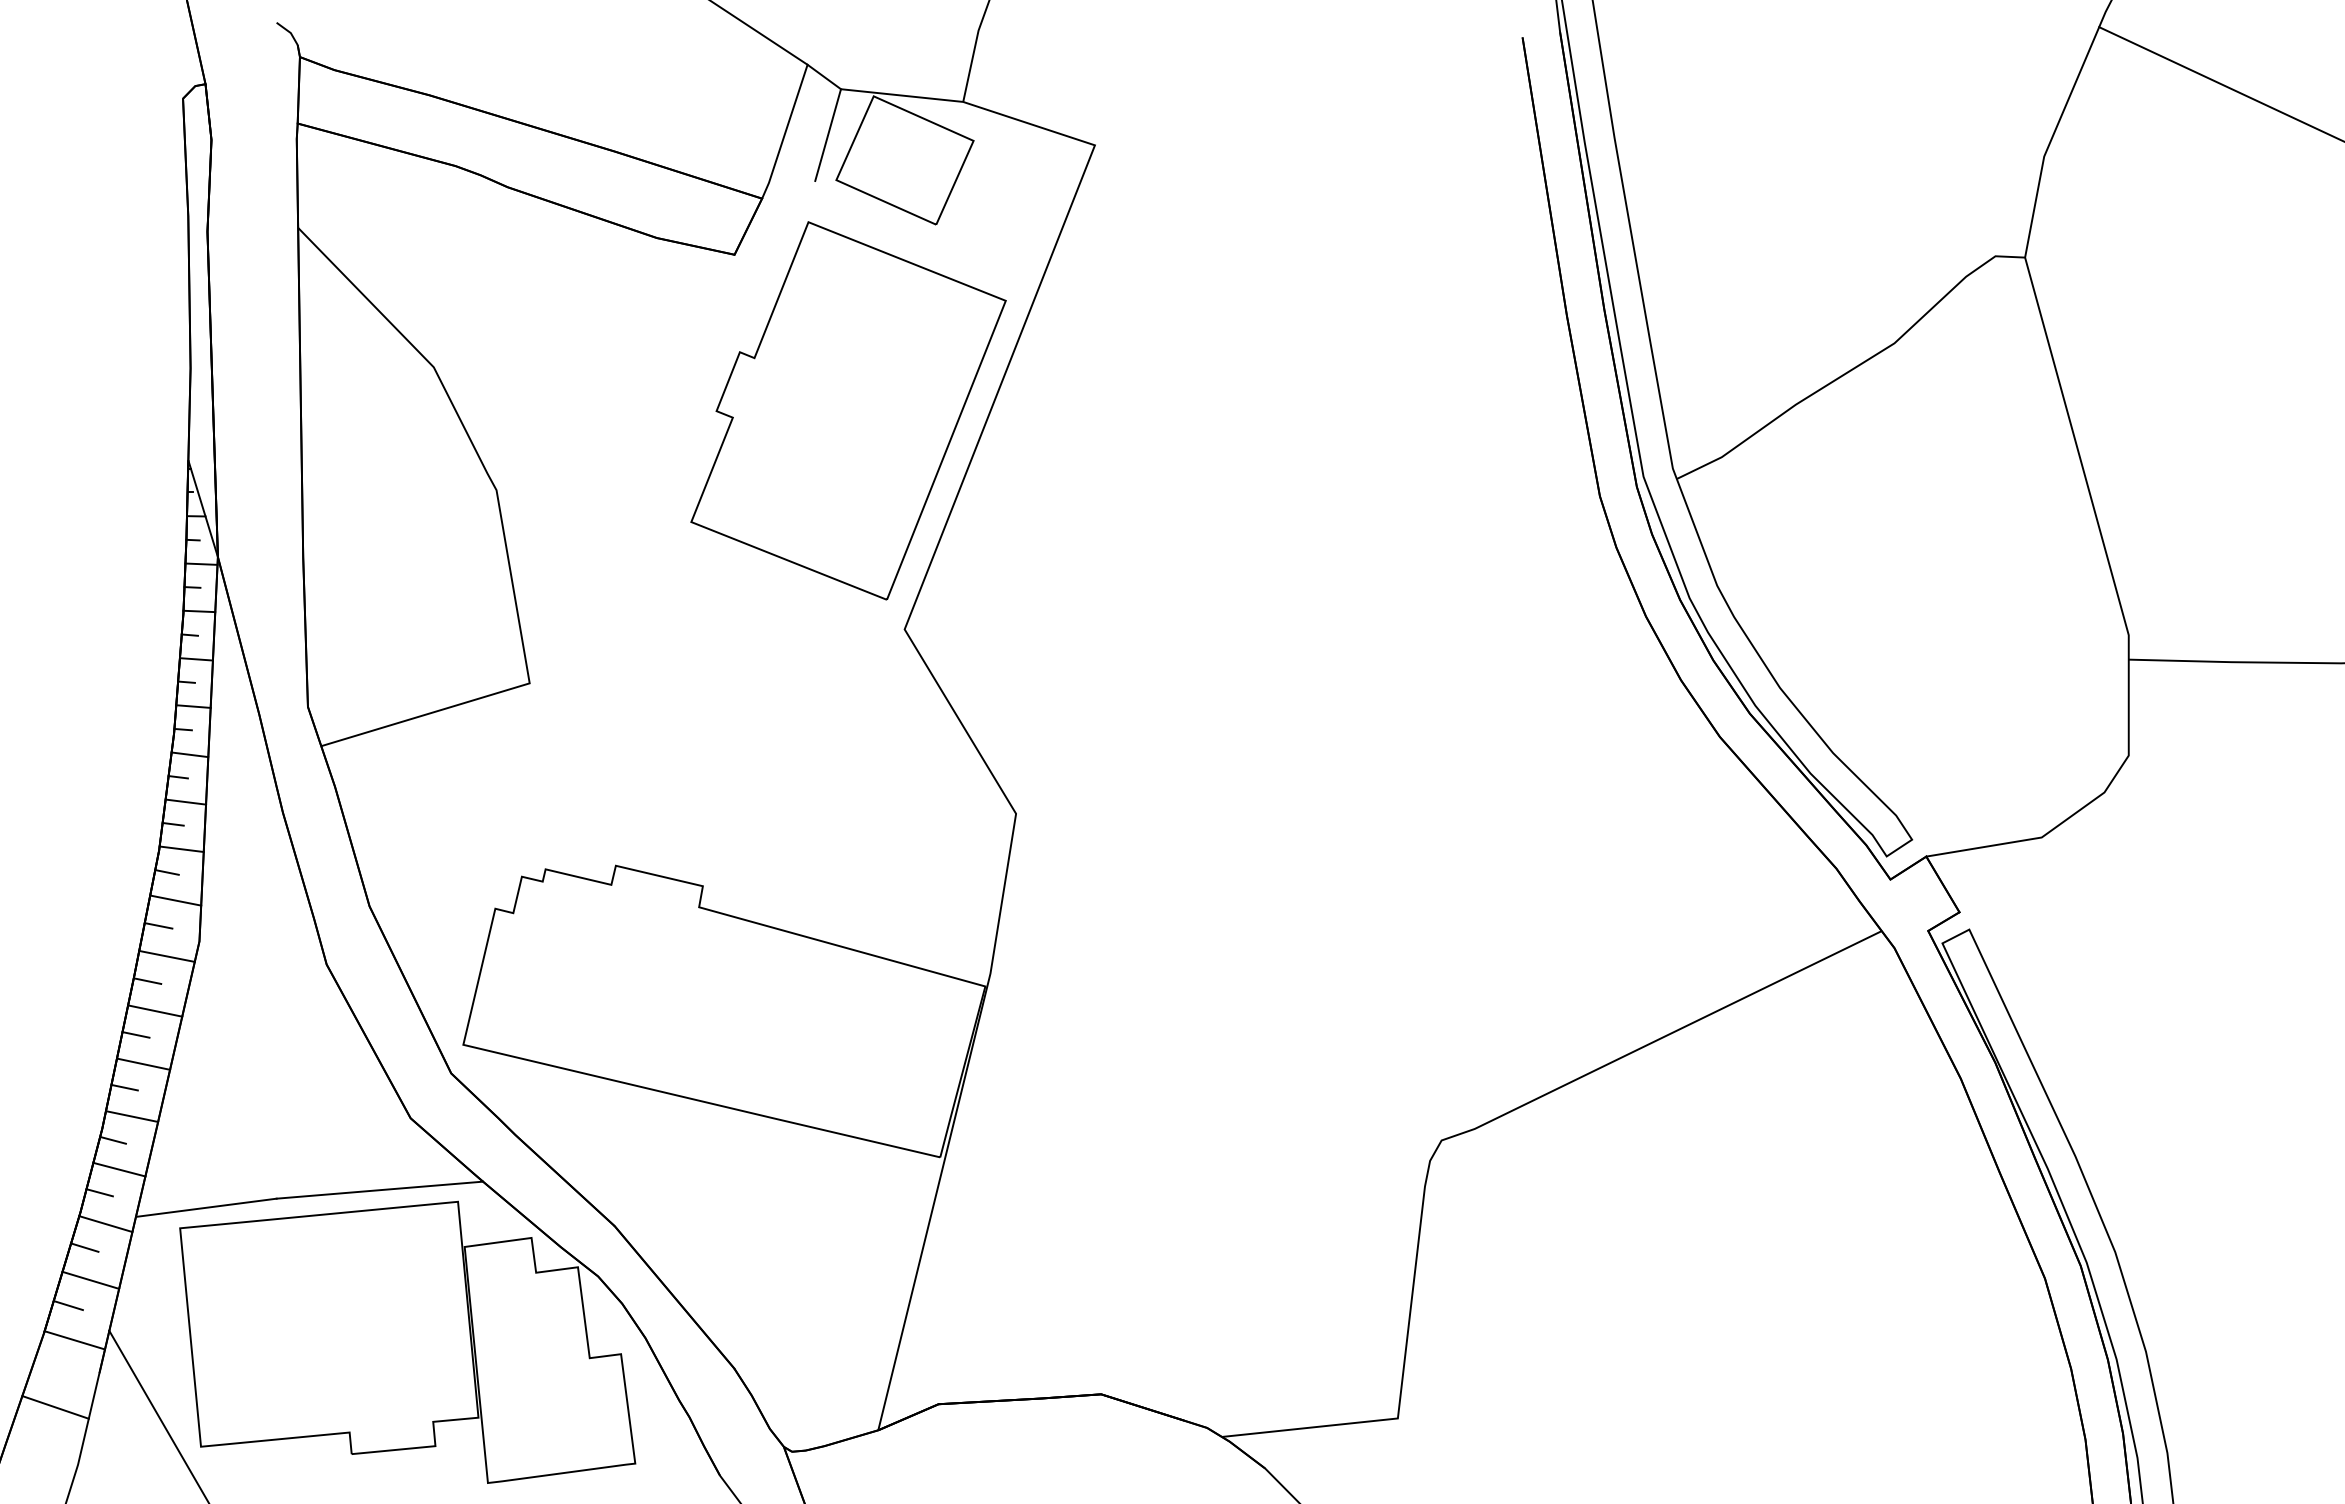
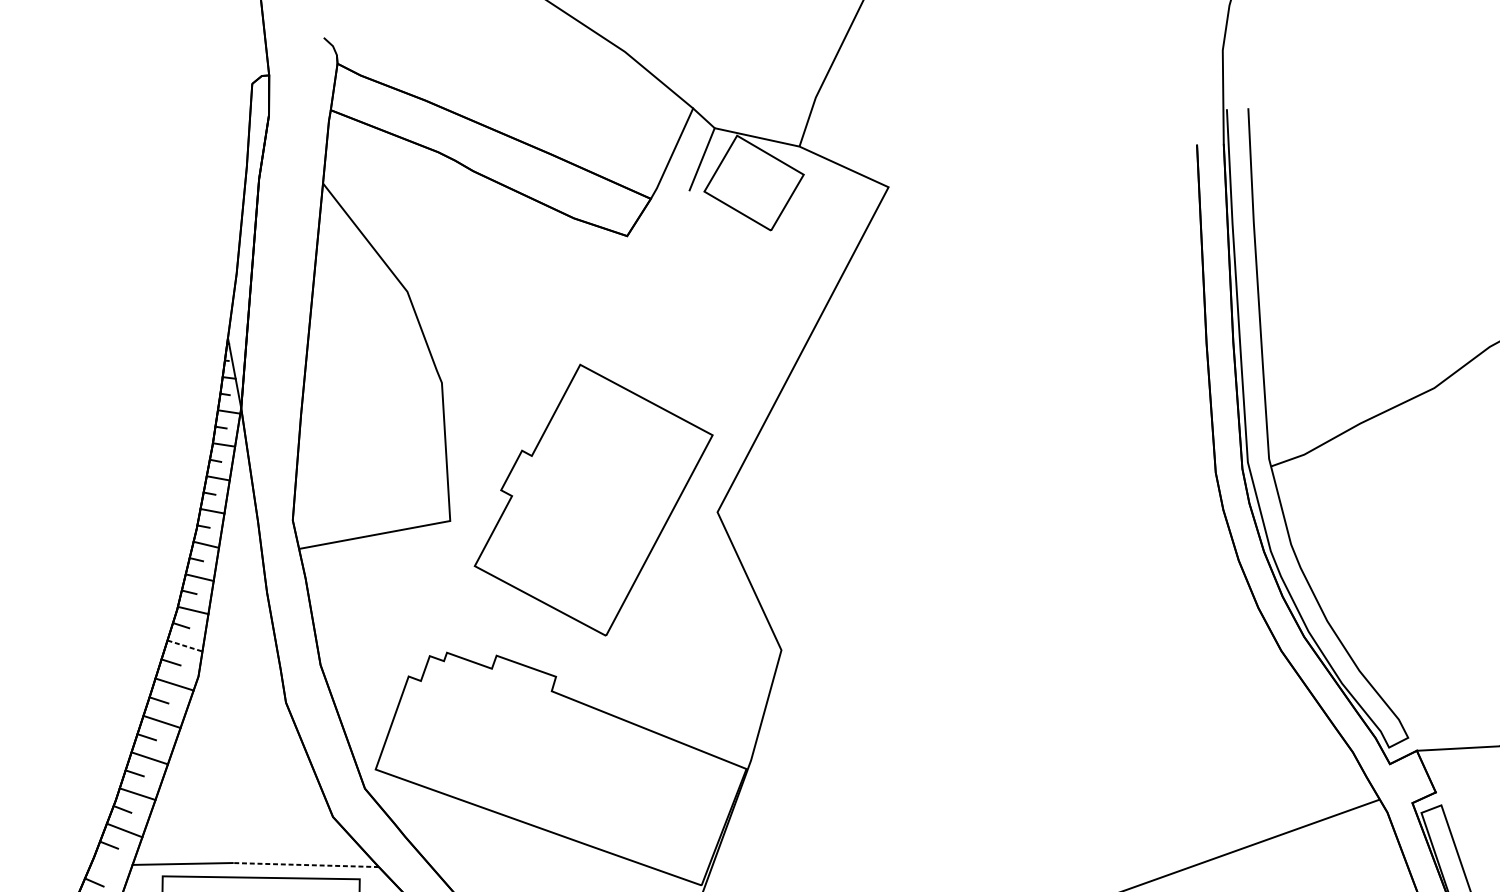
part: (848, 410) -> (593, 500), moved
line: (175, 900) -> (184, 645), solid -> dashed
line: (379, 1190) -> (305, 865), solid -> dashed
line: (105, 1224) -> (110, 867), removed

